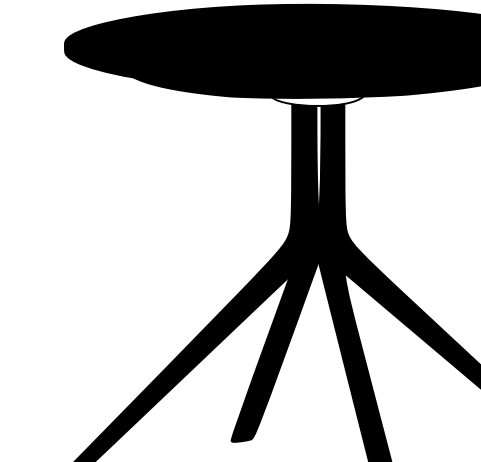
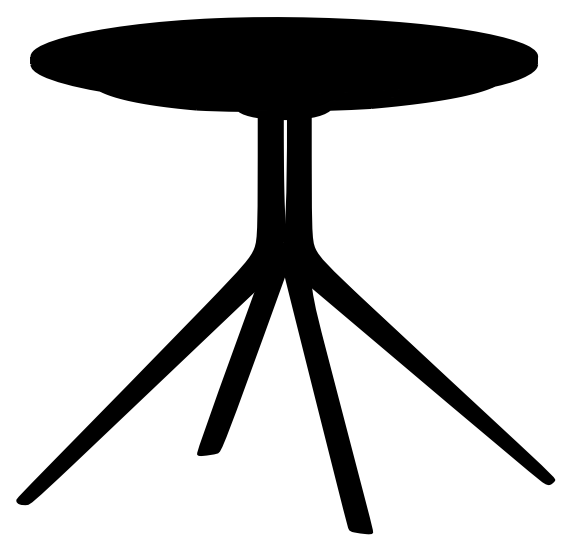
fill: (317, 101) -> (283, 114), added

